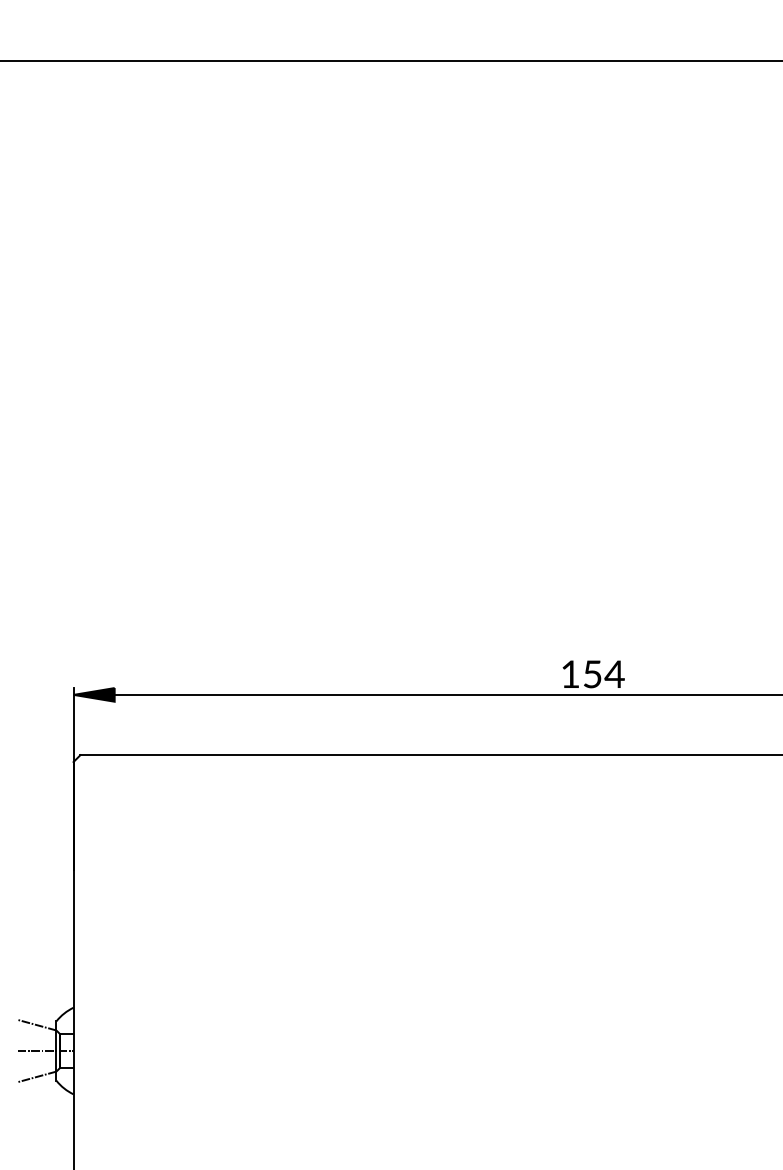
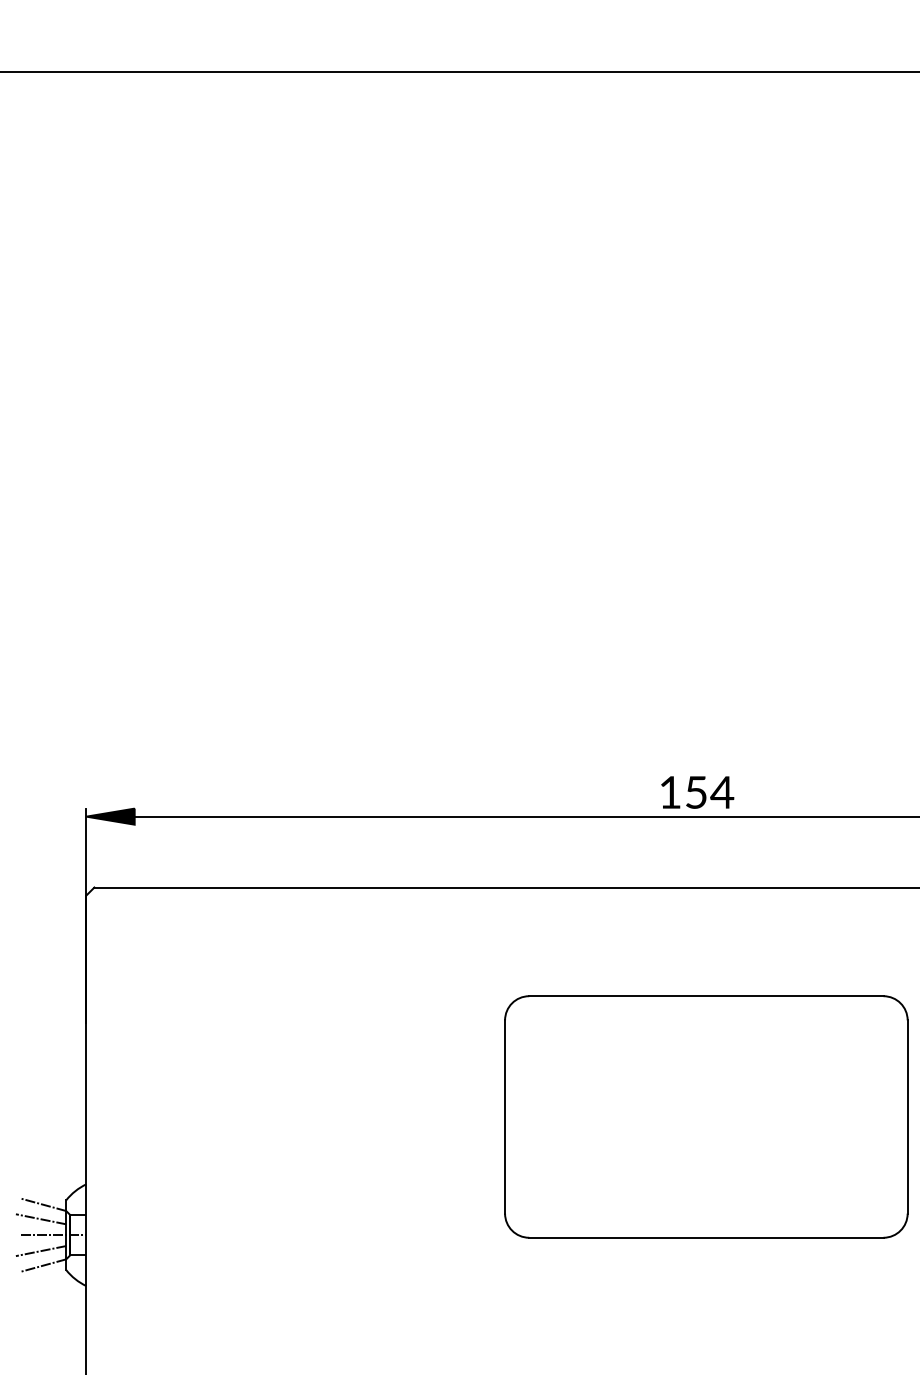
part: (601, 950) -> (706, 1117), added
line: (34, 1037) -> (40, 1219), added
line: (34, 1064) -> (40, 1251), added

